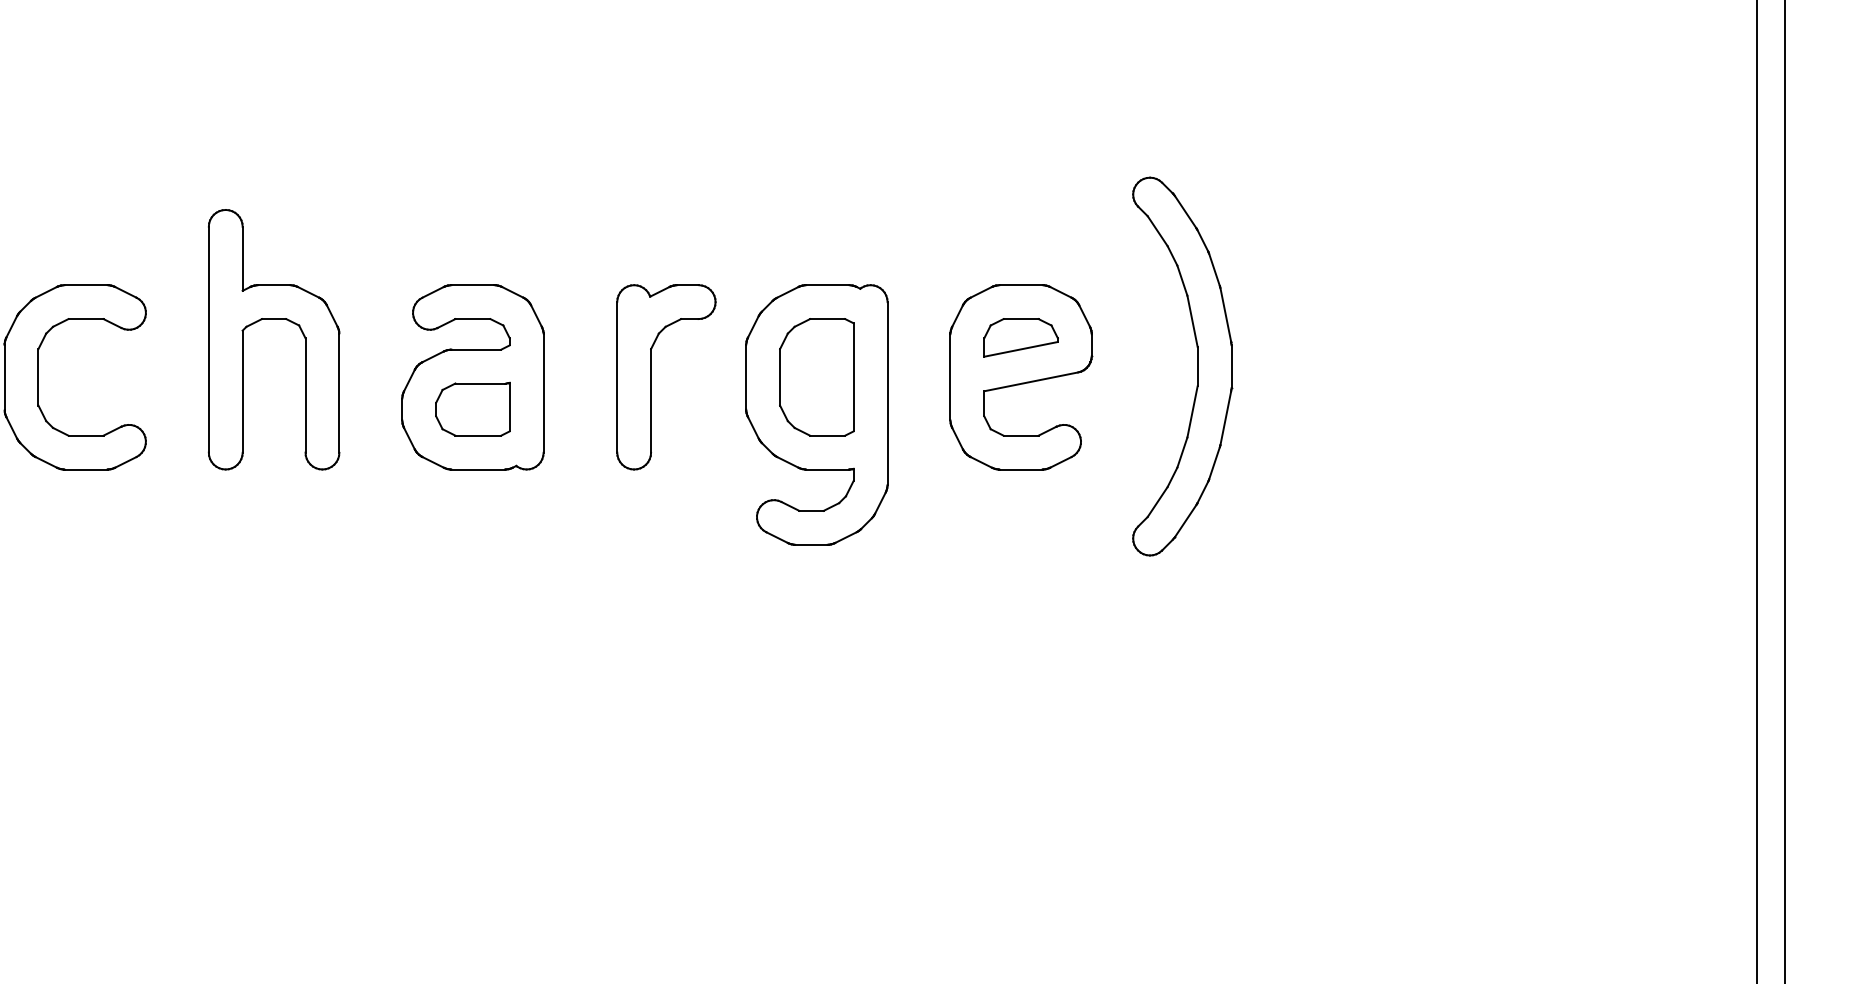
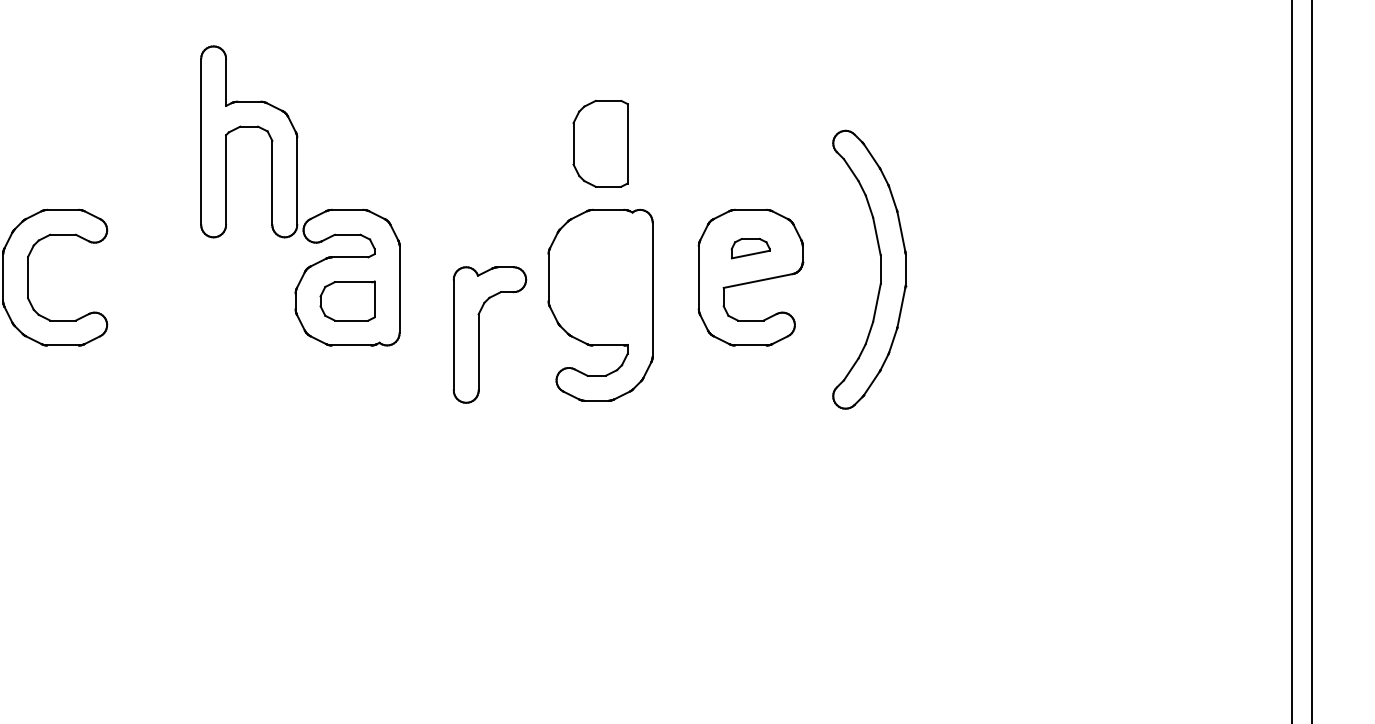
part: (274, 319) -> (249, 127), moved
part: (1020, 337) -> (750, 248), size x0.7
part: (651, 377) -> (478, 335), moved
part: (816, 377) -> (600, 143), moved

